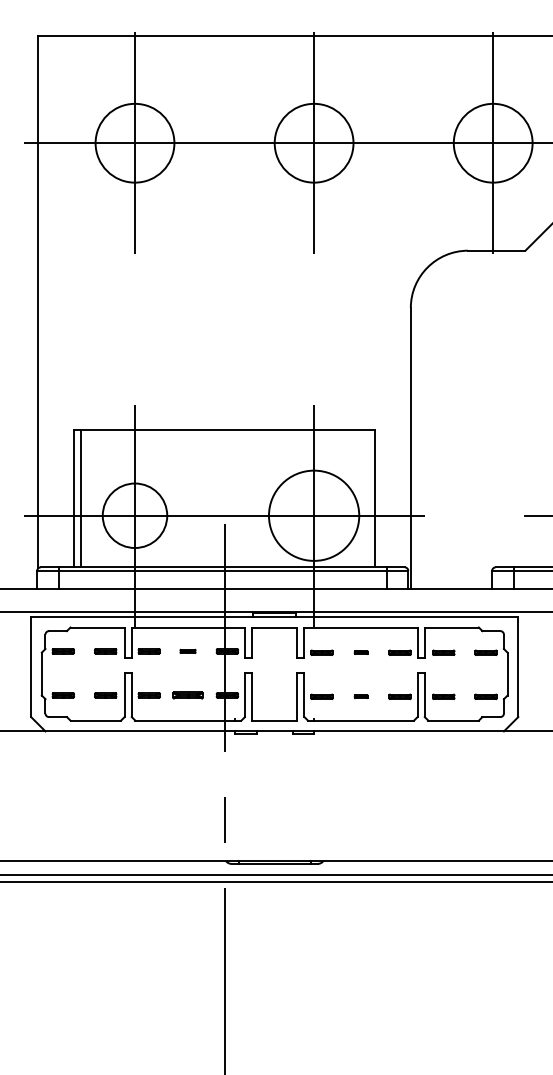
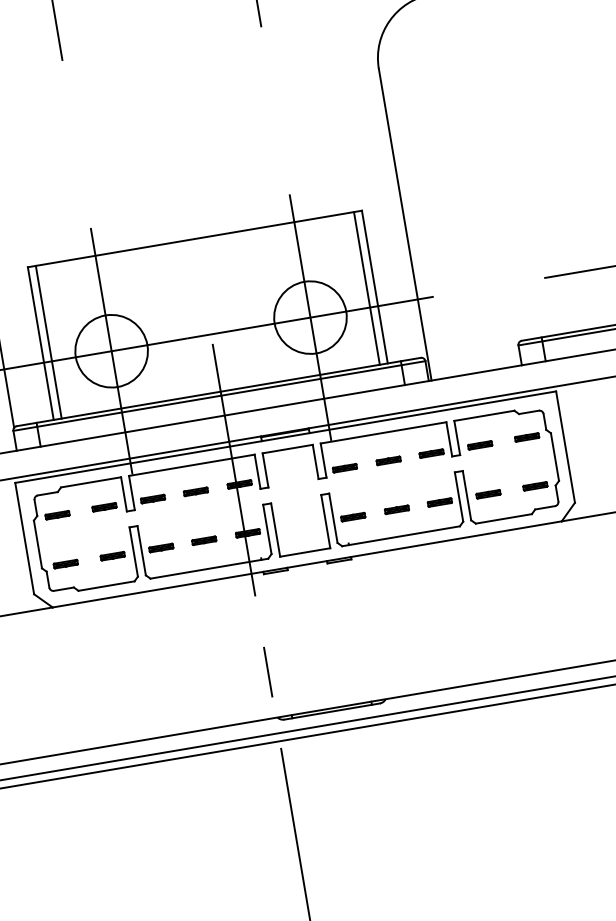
line: (367, 498) -> (366, 288), added
circle: (313, 515) -> (309, 317), size x0.71
part: (187, 651) -> (195, 492), size x1.43
part: (360, 652) -> (387, 460), size x1.67
part: (187, 695) -> (203, 540), size x0.71
part: (360, 696) -> (395, 509), size x1.67

